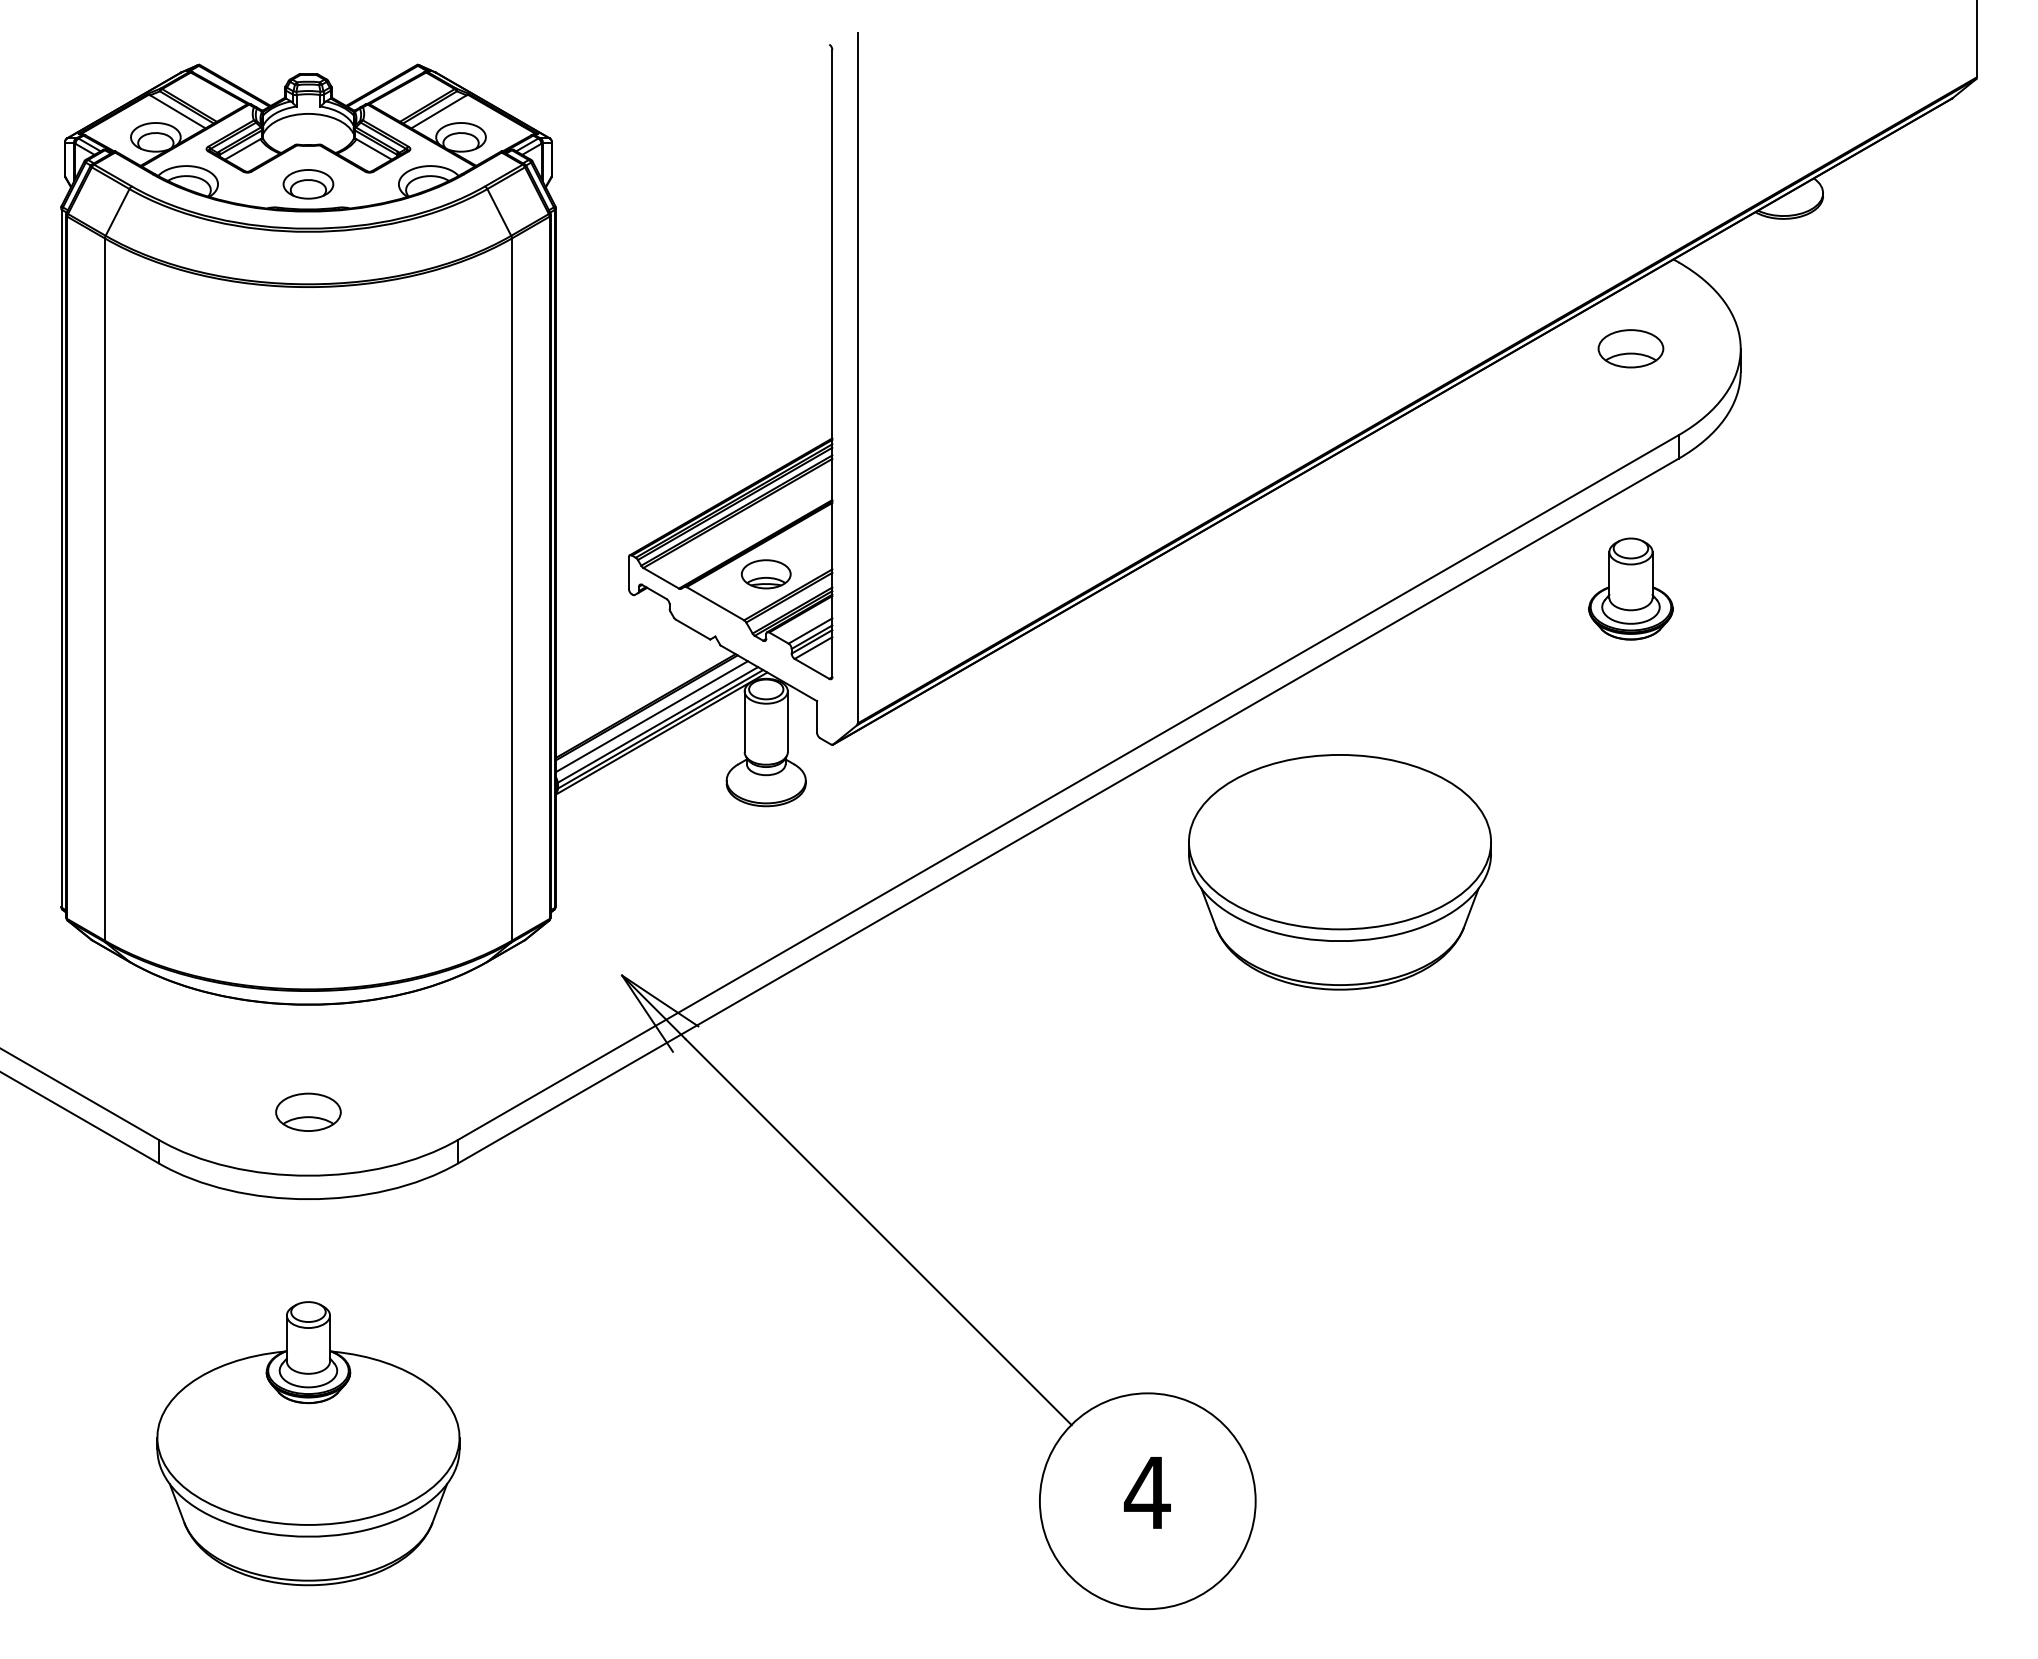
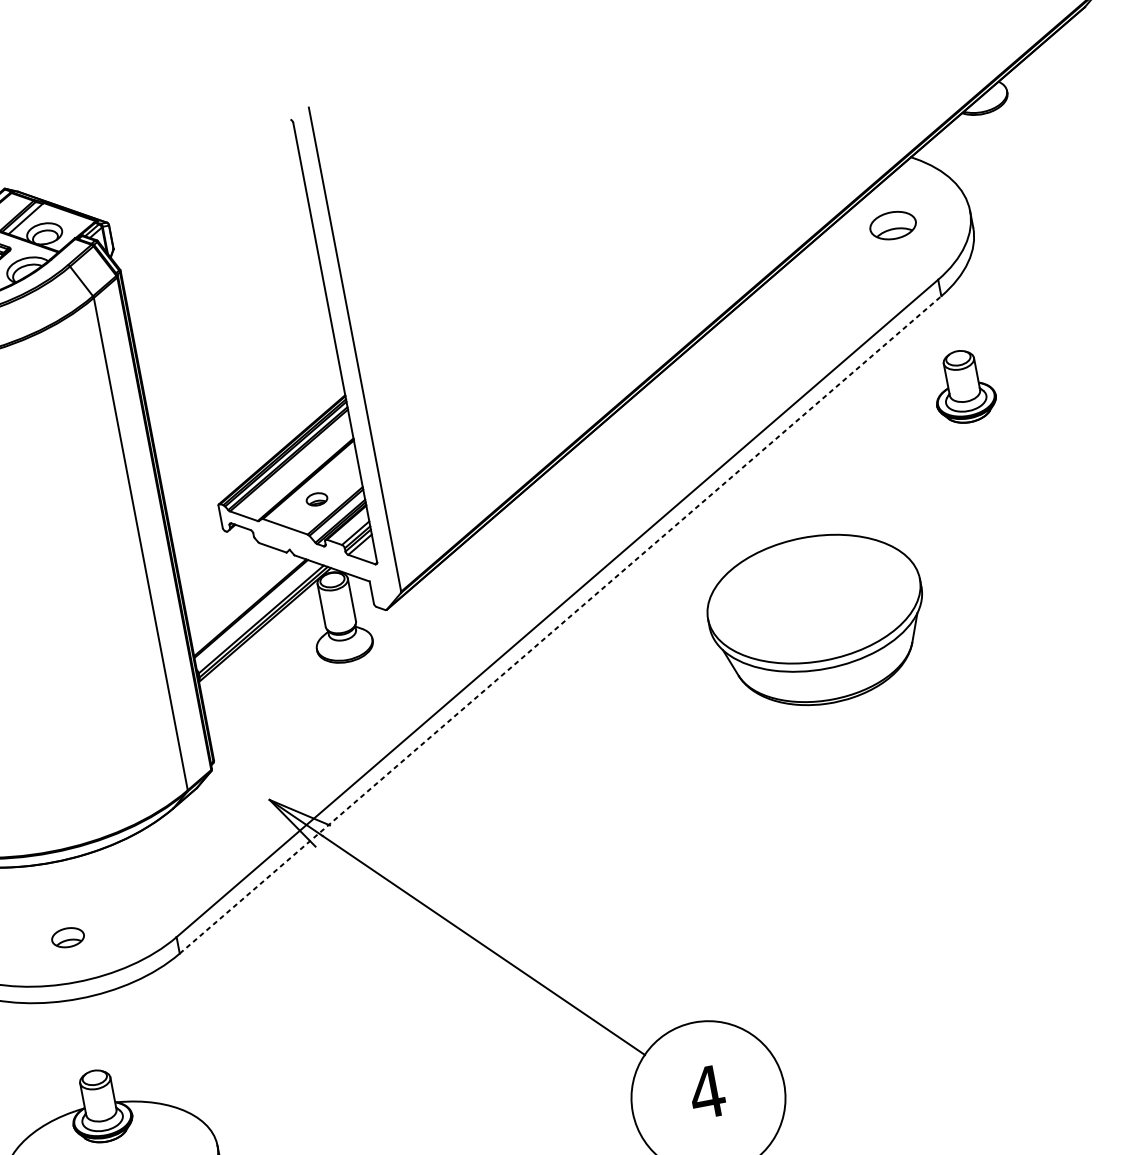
part: (765, 574) -> (316, 499), size x0.6
part: (1630, 588) -> (963, 386), moved
line: (651, 716) -> (255, 614), removed
line: (1068, 811) -> (560, 625), solid -> dashed
part: (1339, 872) -> (817, 620), moved
part: (308, 1111) -> (68, 937), size x0.7

